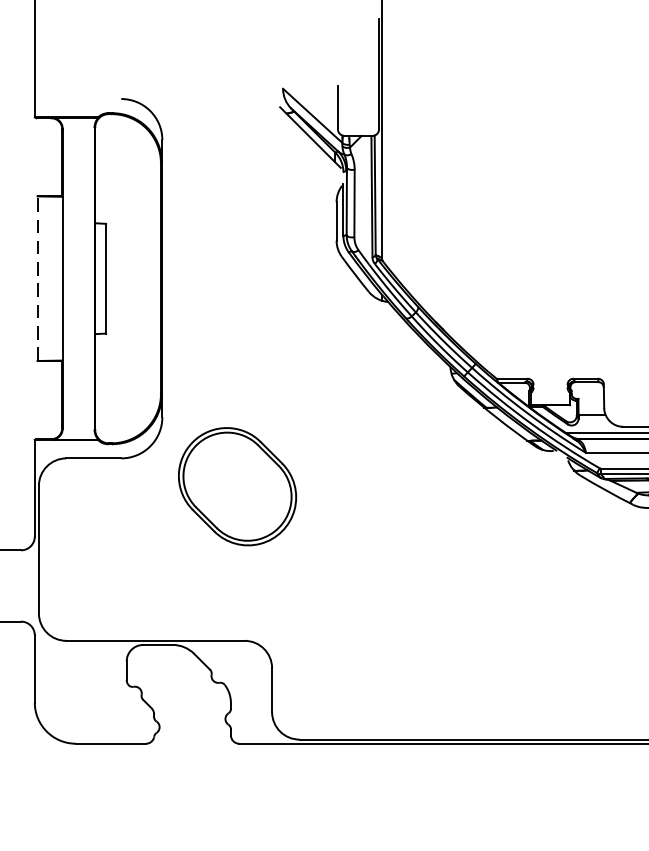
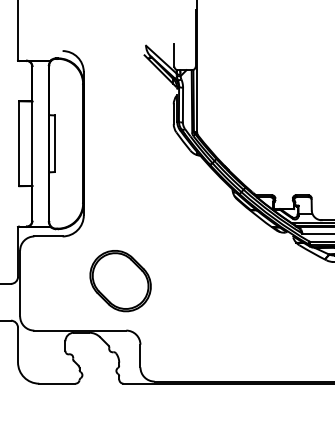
line: (37, 278) -> (19, 143), dashed -> solid
part: (237, 487) -> (120, 281), moved

